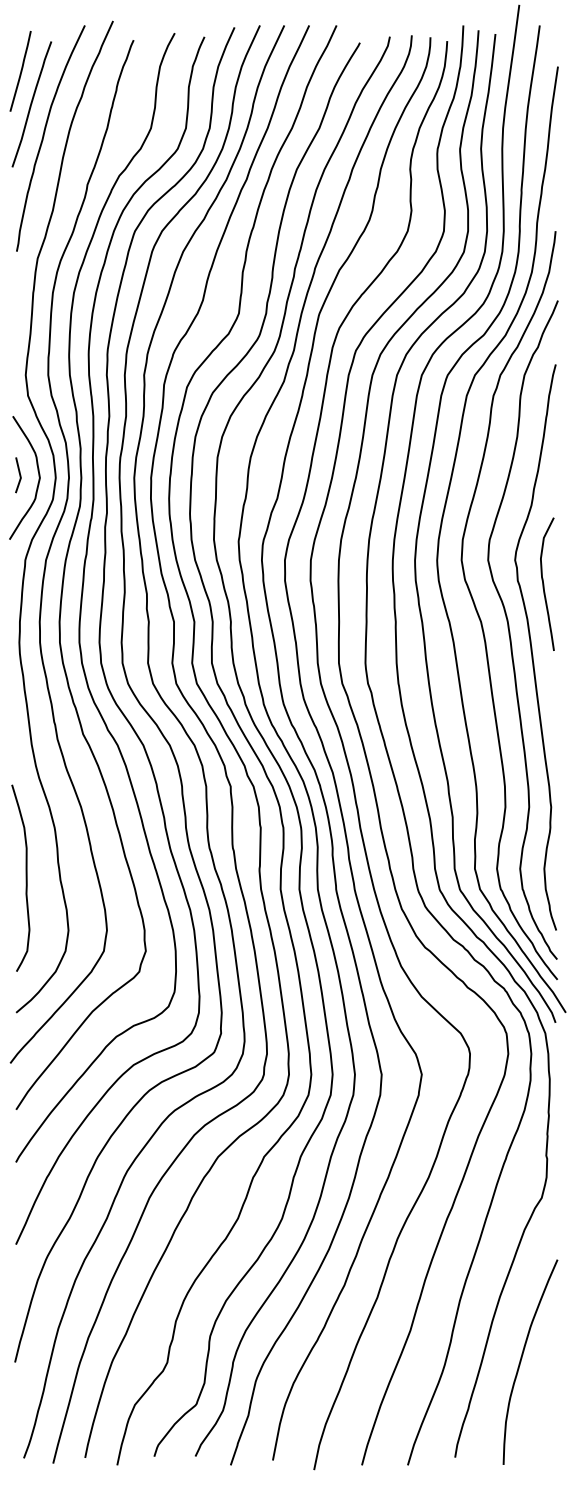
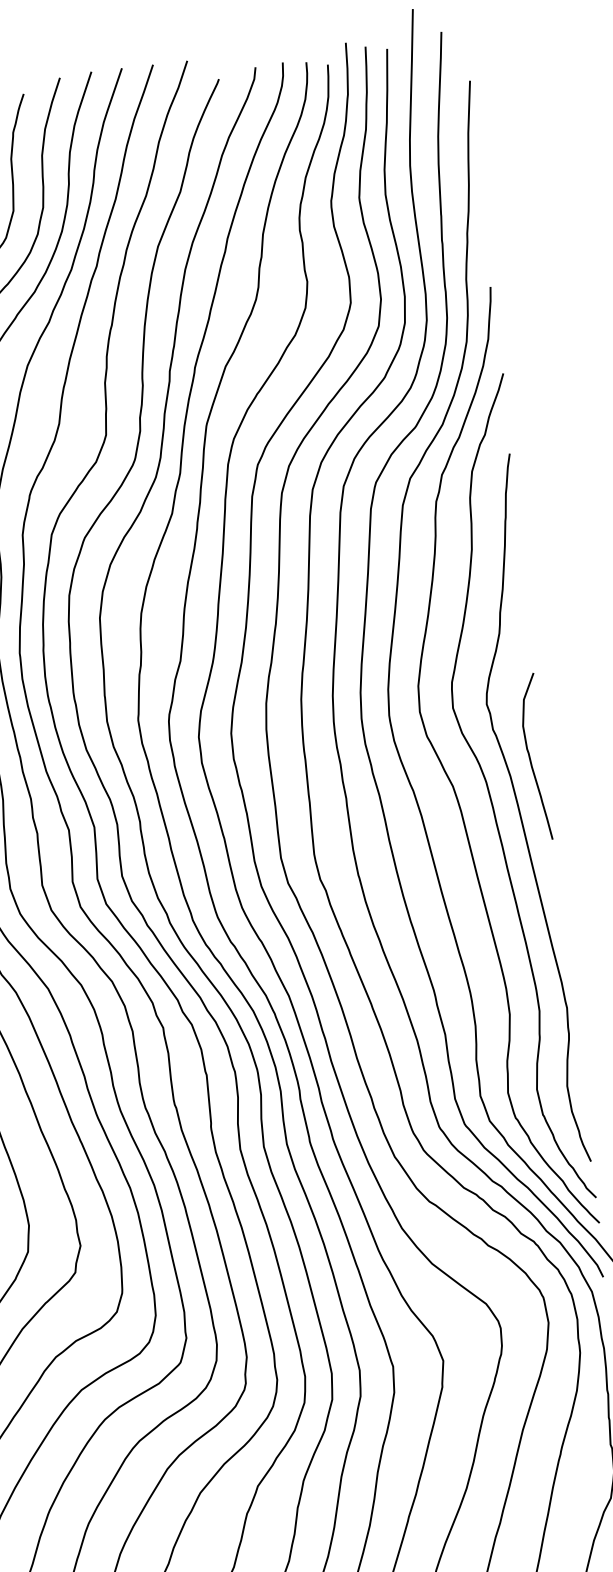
curve: (544, 583) -> (531, 756), moved

